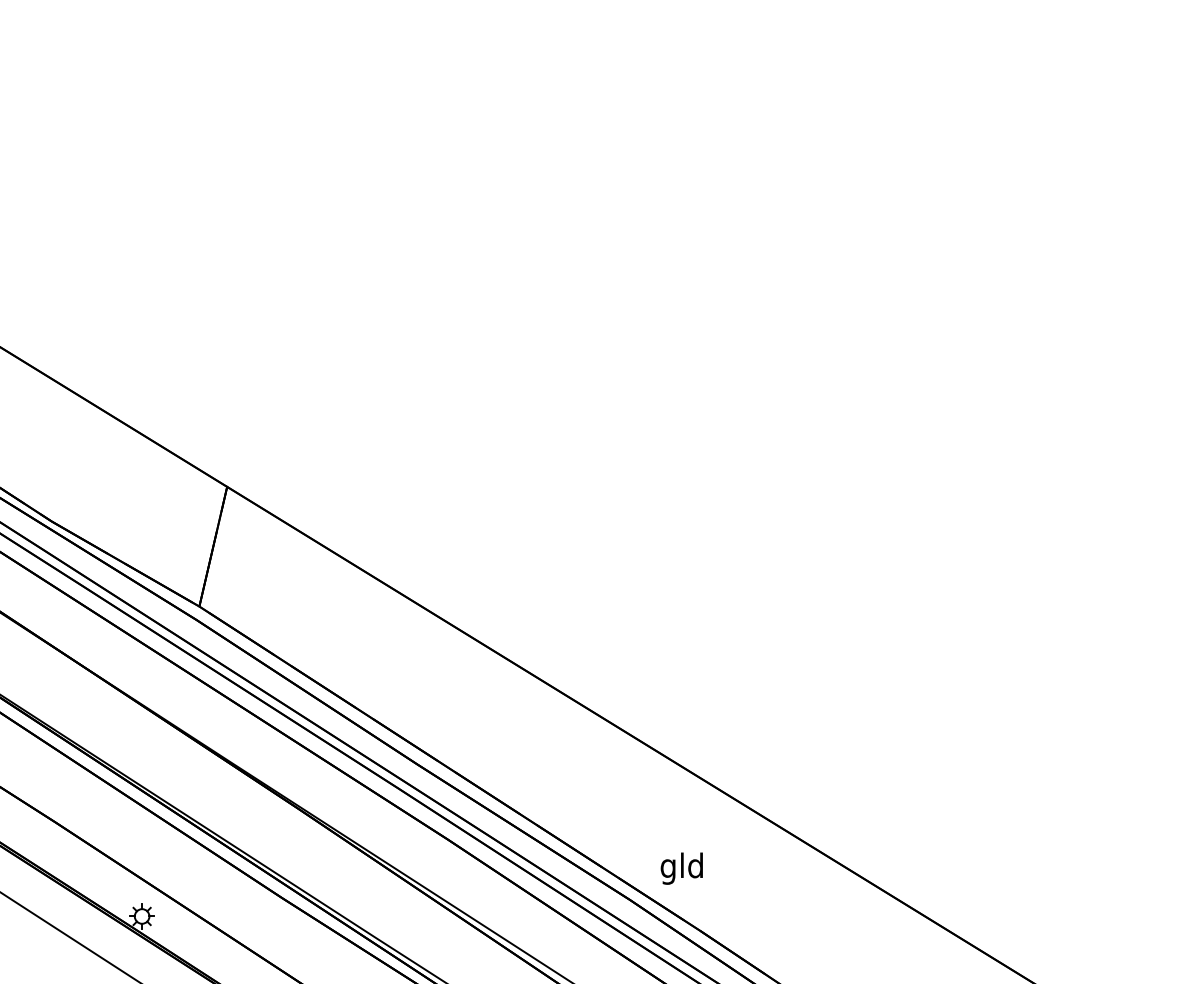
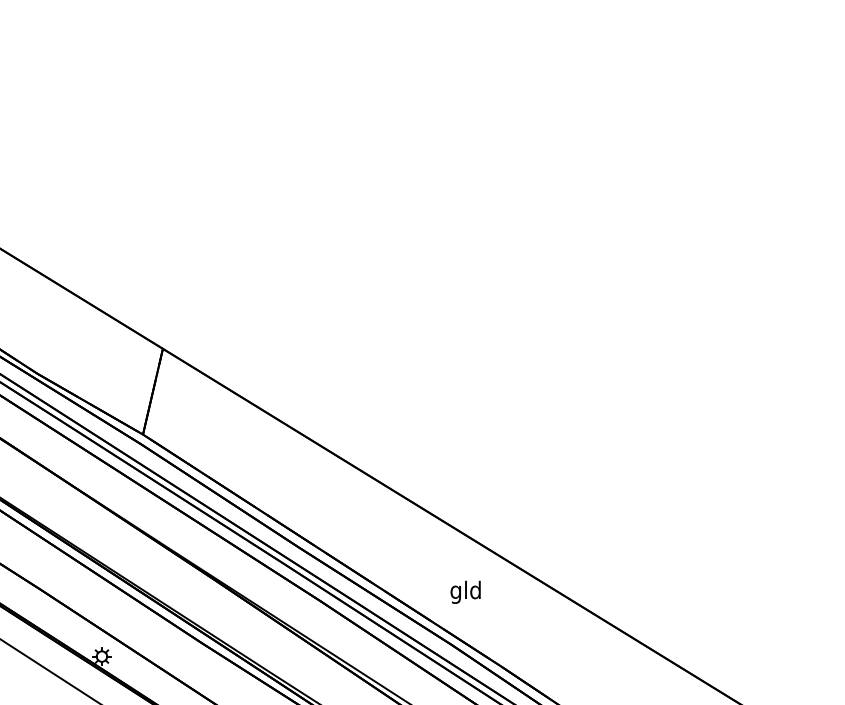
text: (681, 867) -> (465, 591), moved

